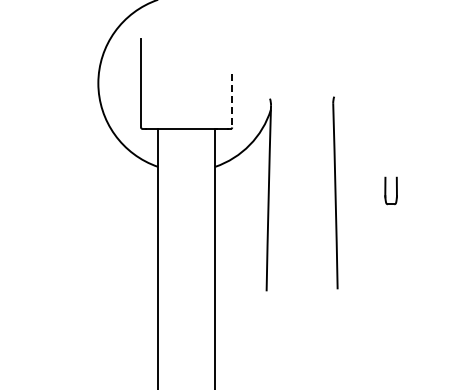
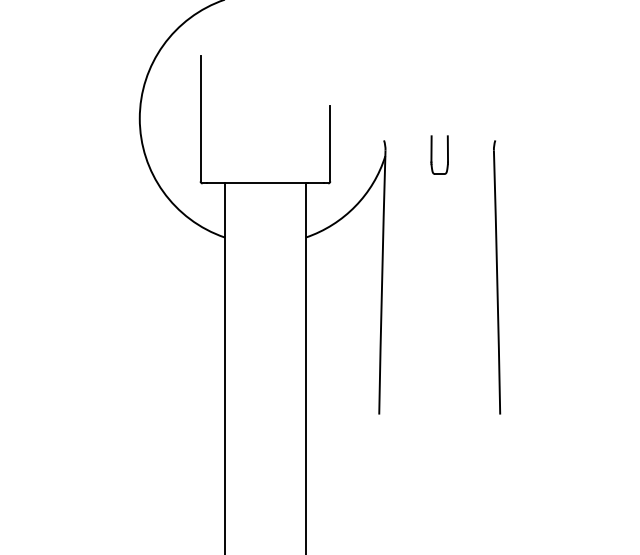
line: (232, 100) -> (330, 143), dashed -> solid
part: (390, 190) -> (438, 154), moved
line: (335, 192) -> (497, 276), moved

